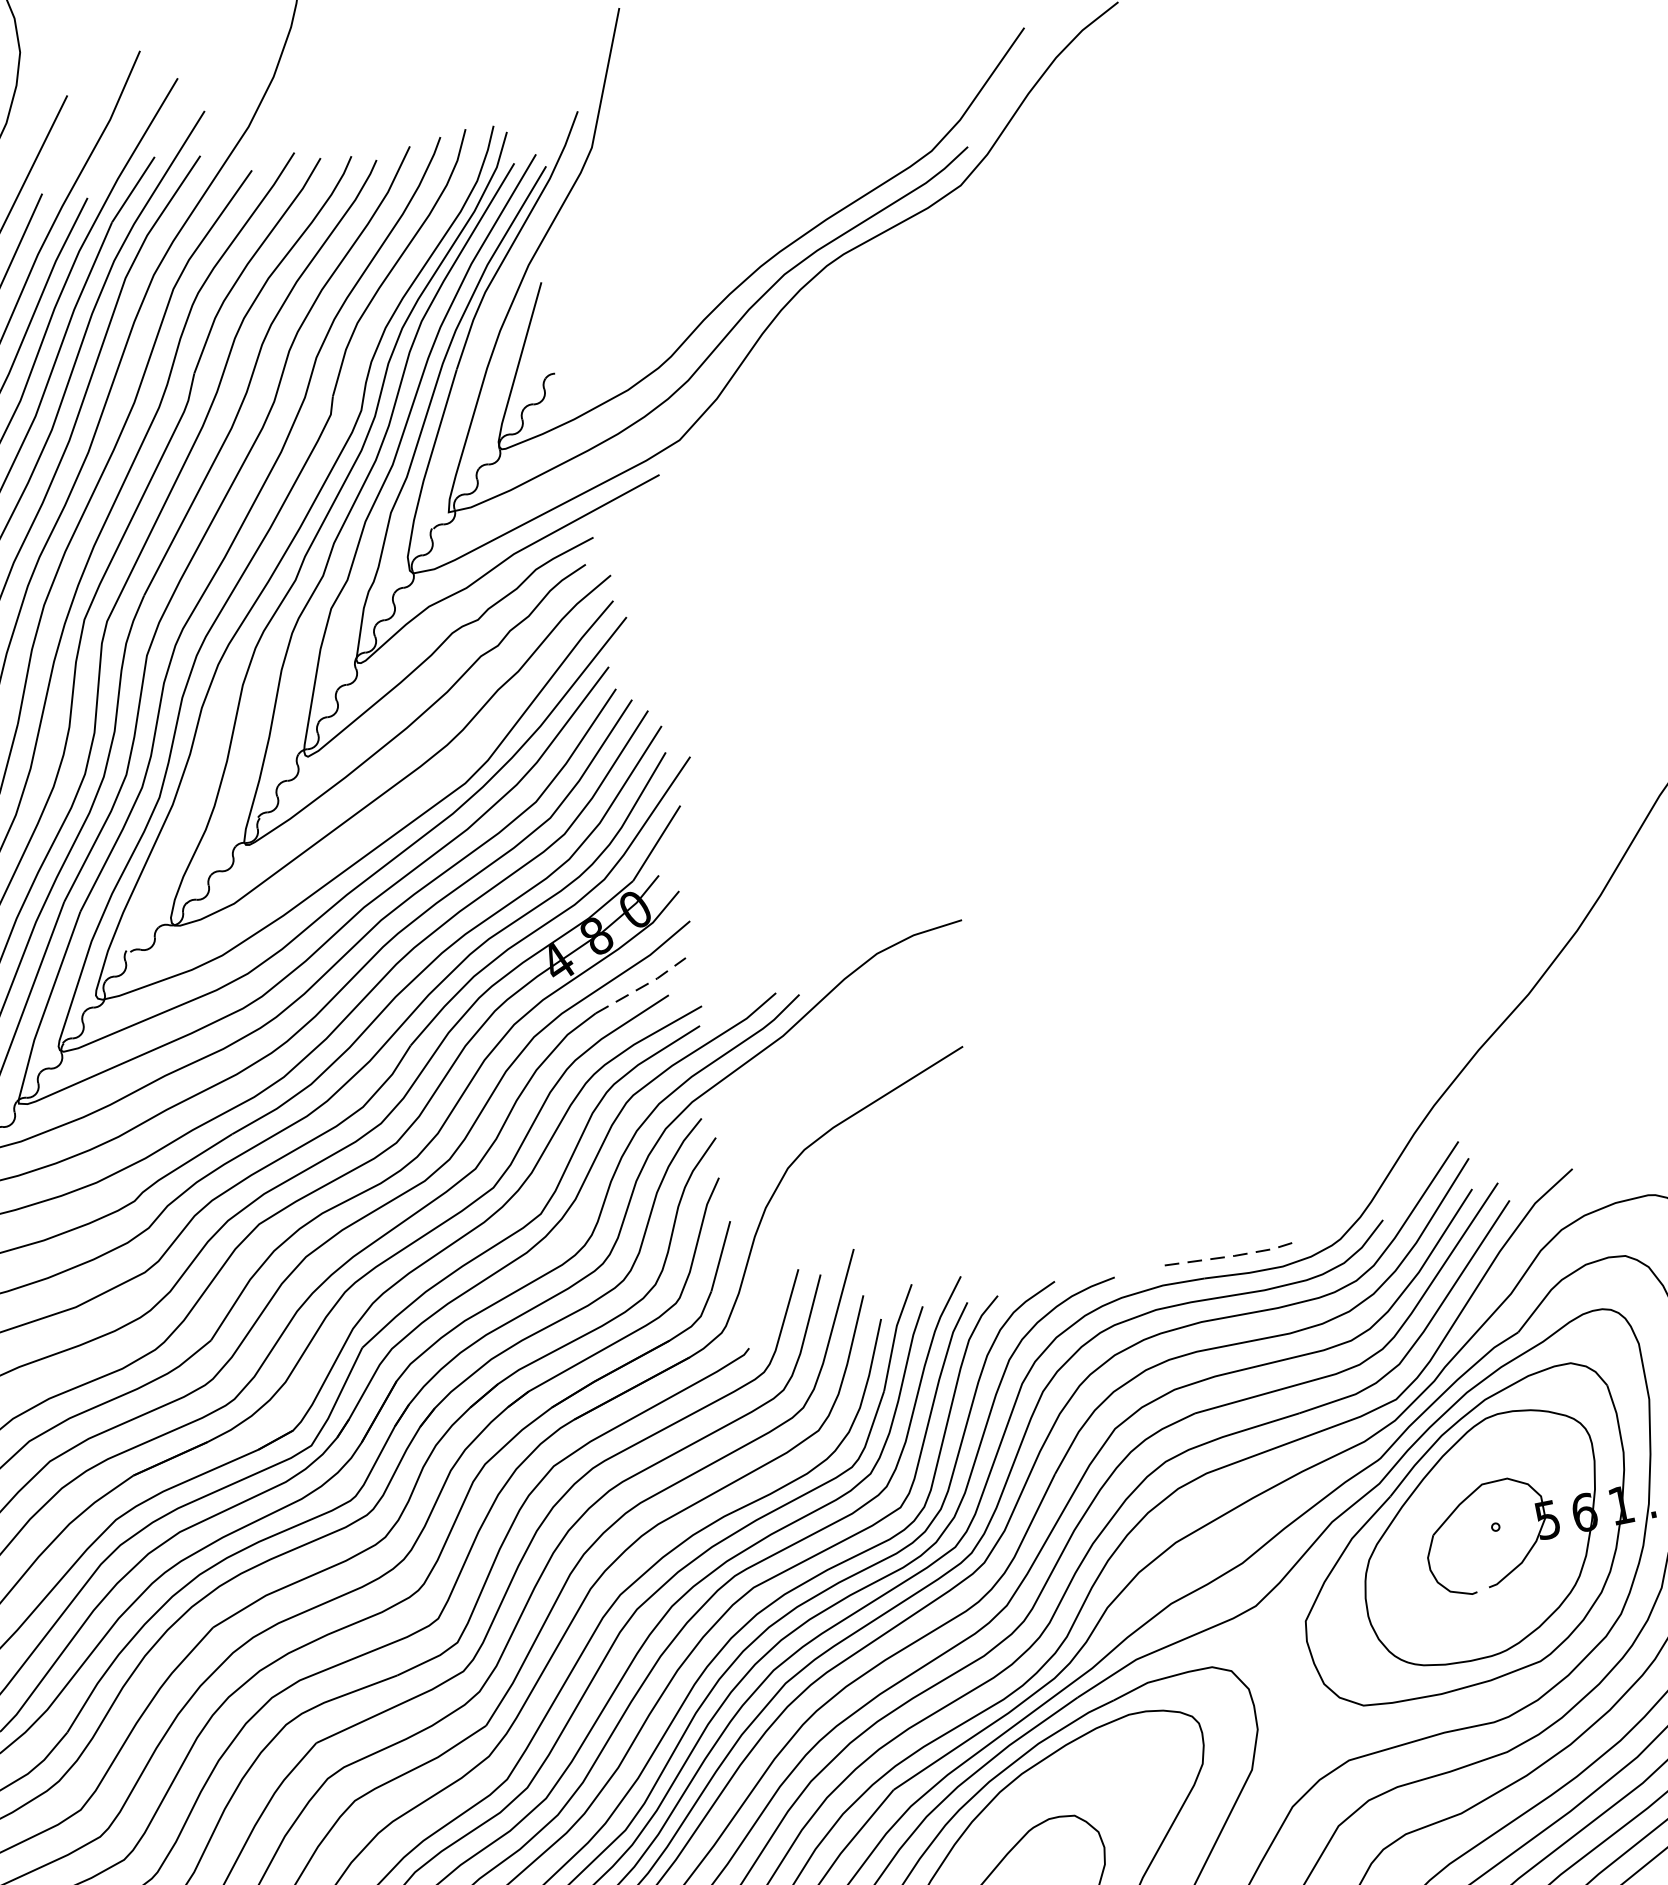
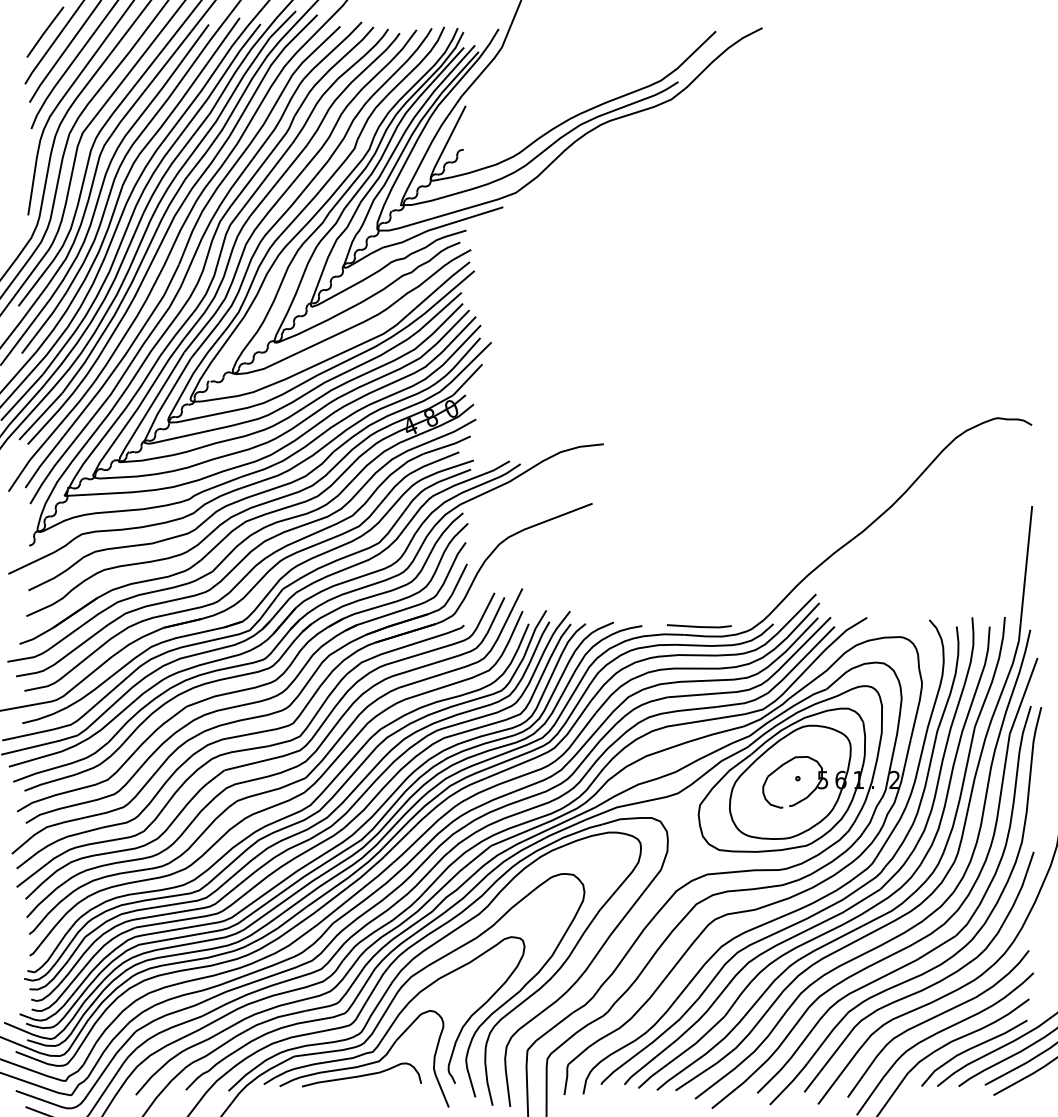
line: (641, 986) -> (447, 445), dashed -> solid
line: (1234, 1256) -> (700, 627), dashed -> solid

